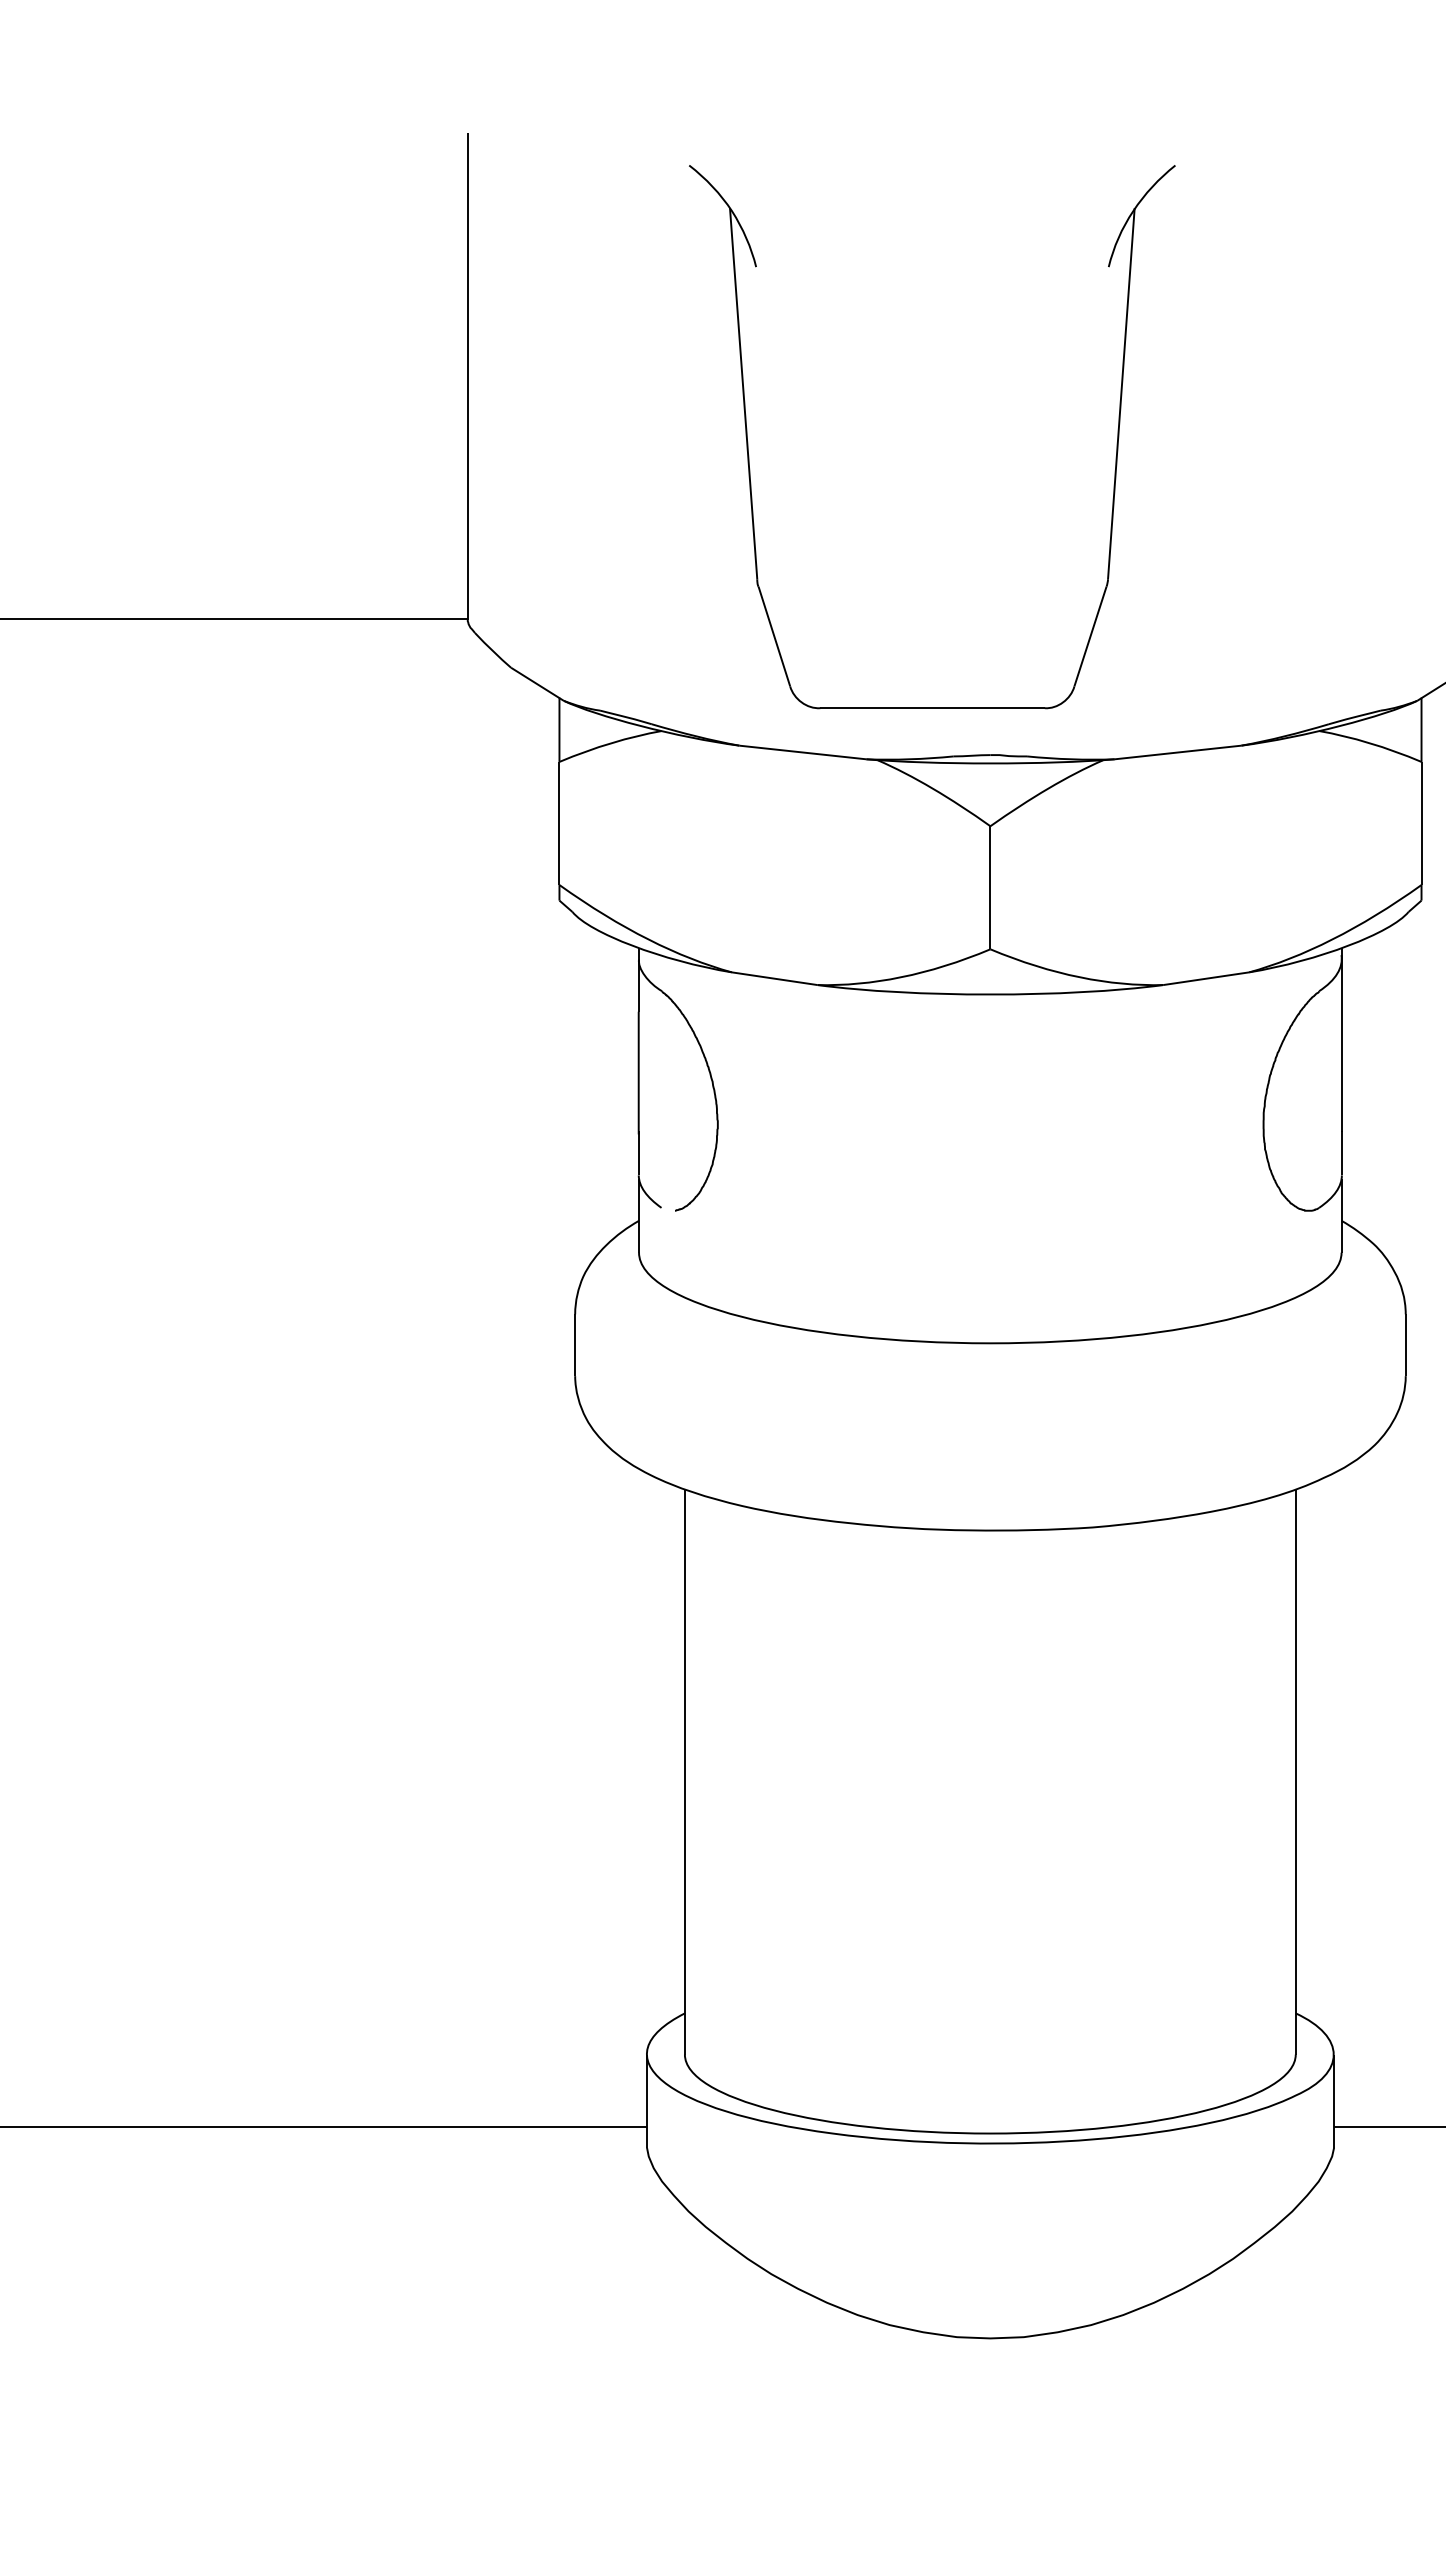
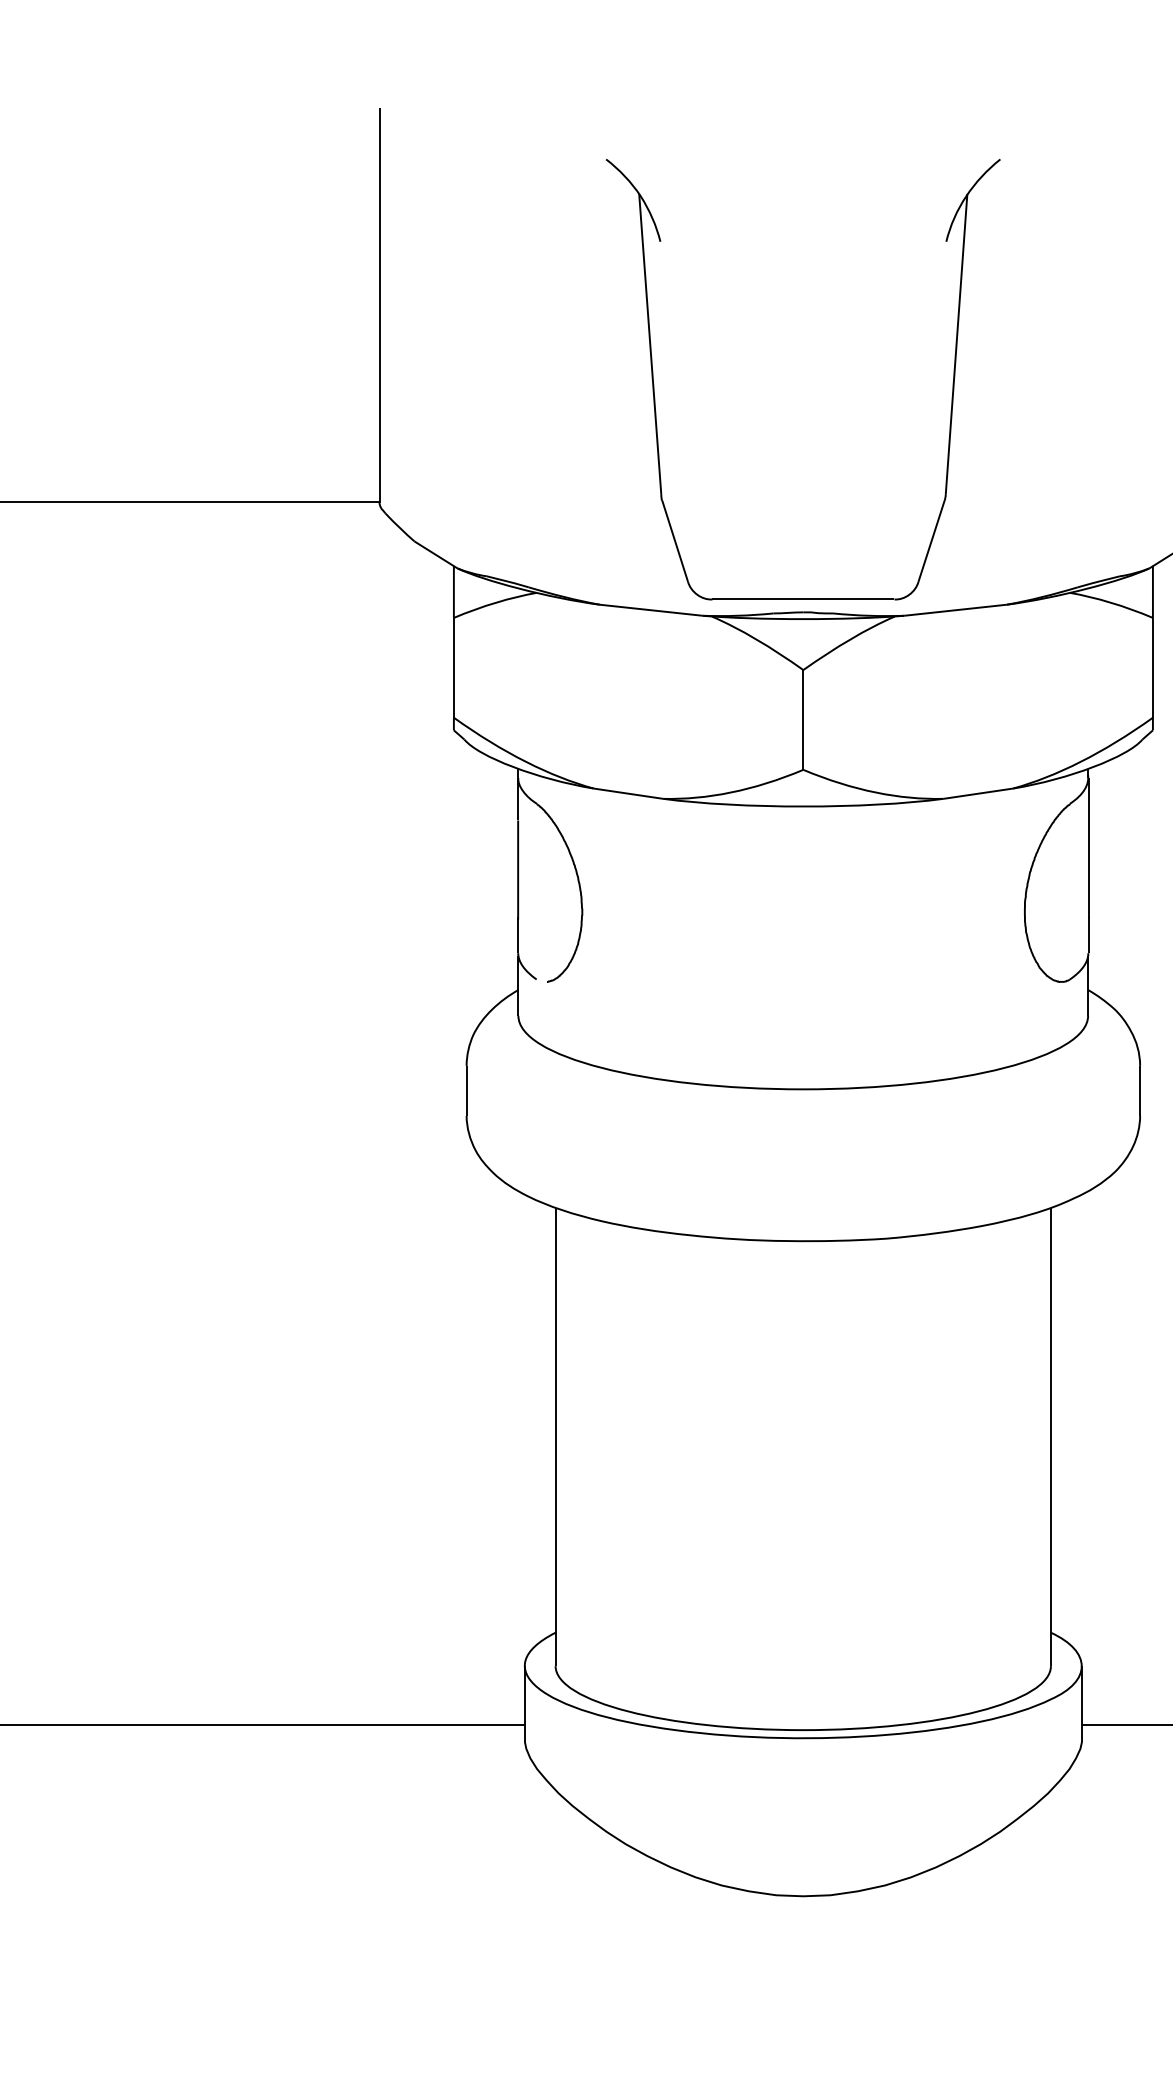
part: (749, 455) -> (655, 394), moved

